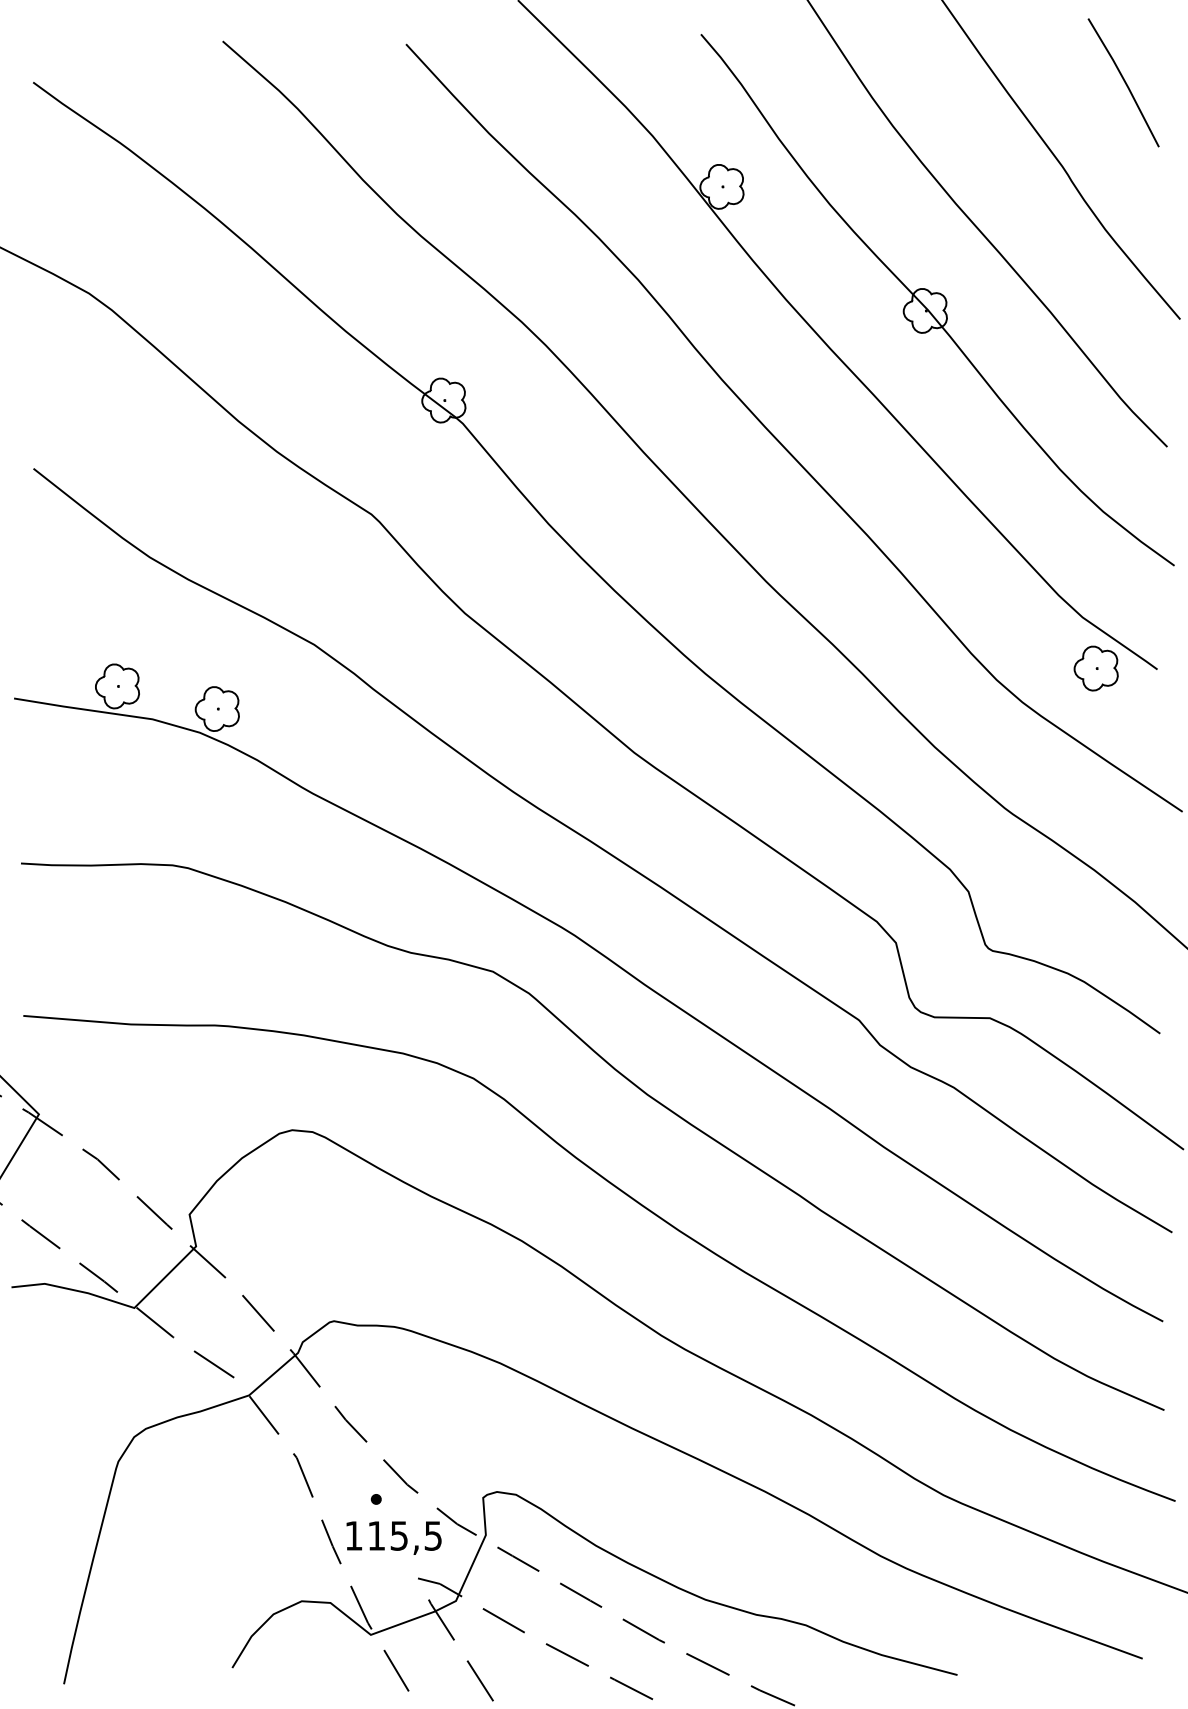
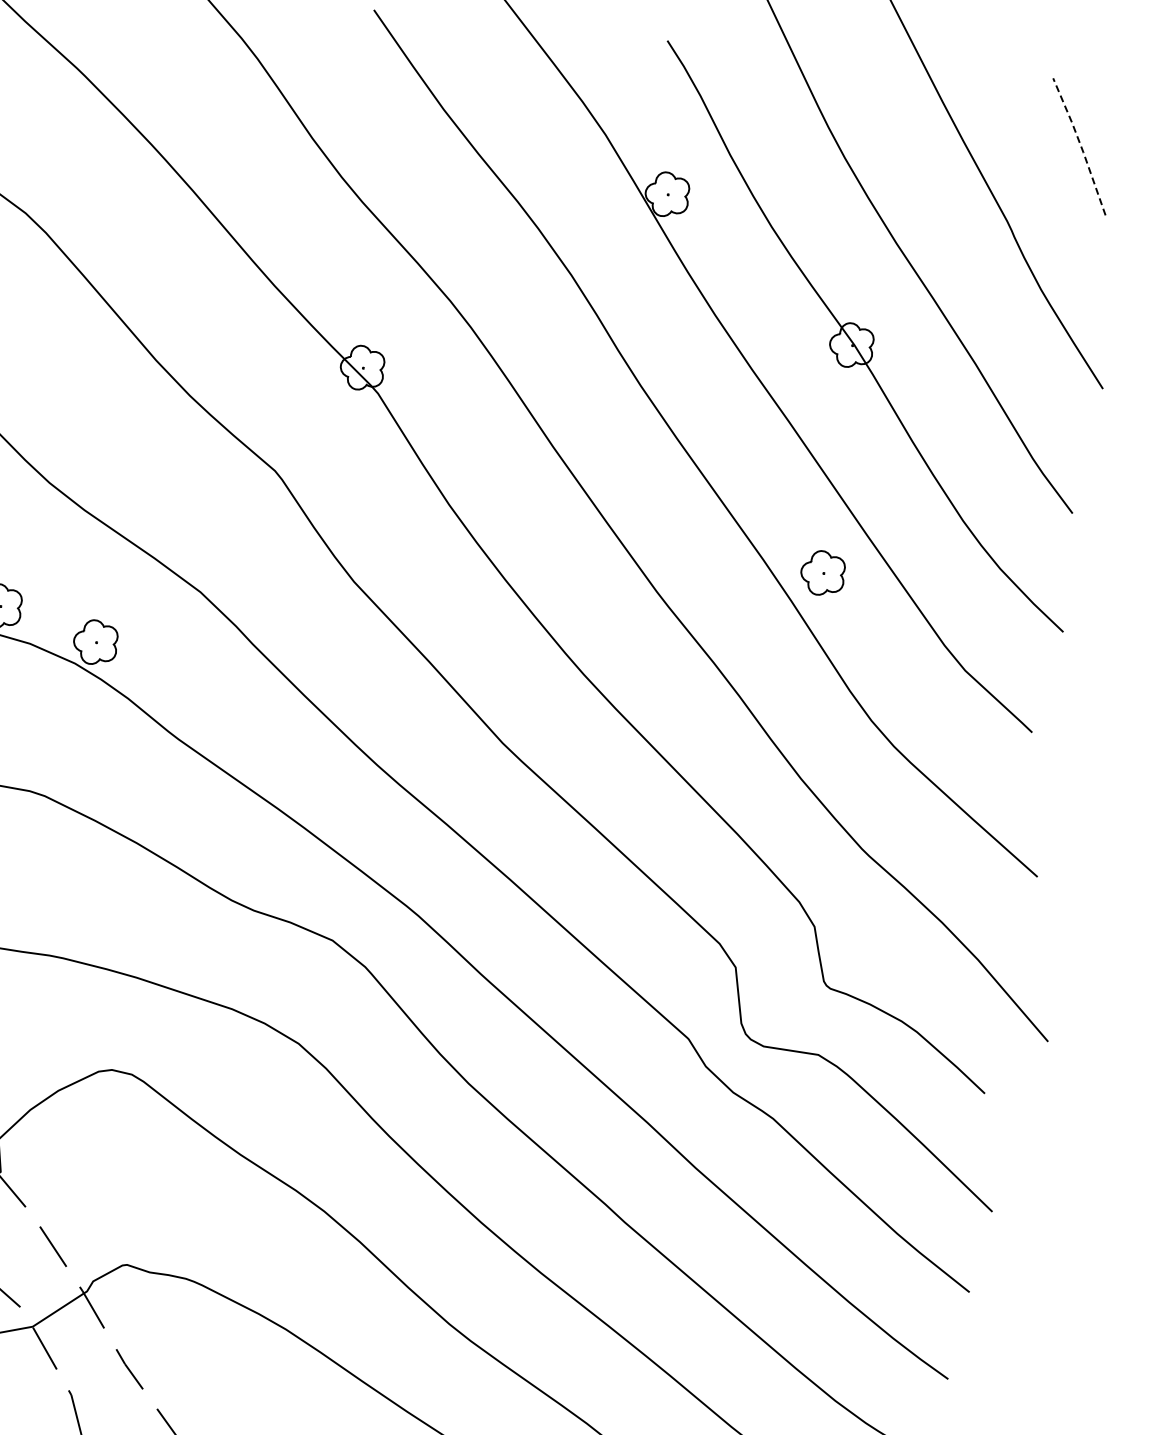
line: (1124, 81) -> (1080, 145), solid -> dashed
part: (1095, 668) -> (822, 573), moved

